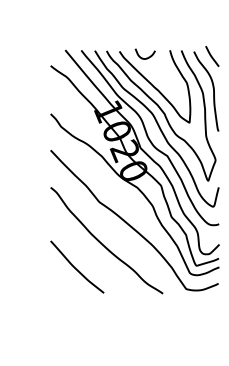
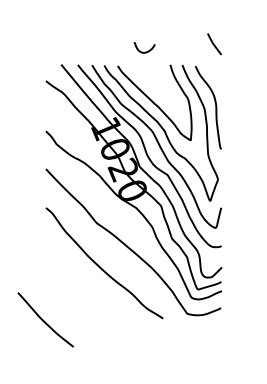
line: (212, 56) -> (214, 44), moved
curve: (146, 57) -> (145, 51), moved
curve: (76, 267) -> (44, 320), moved

